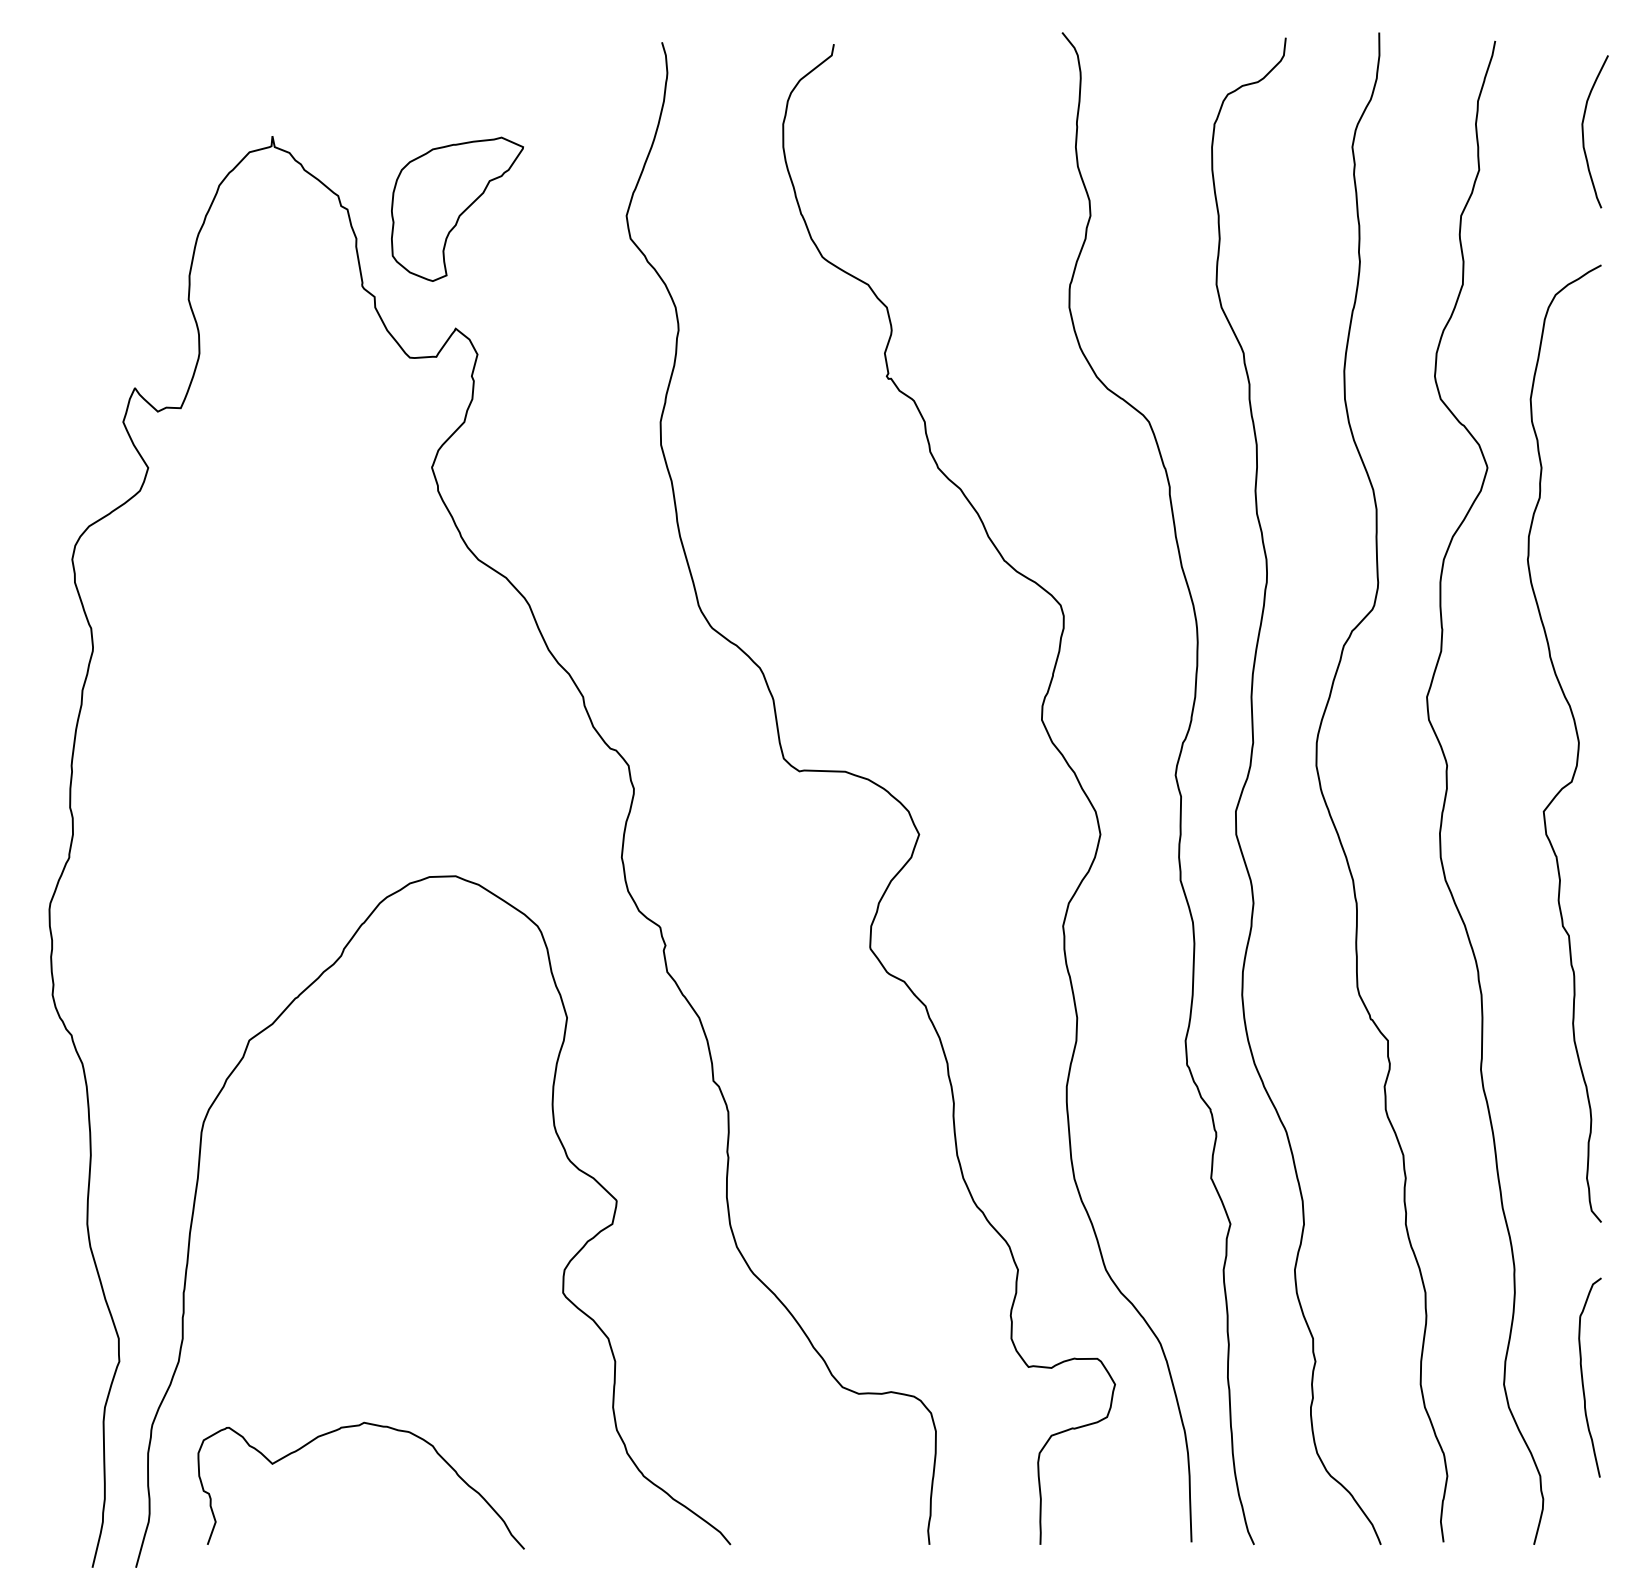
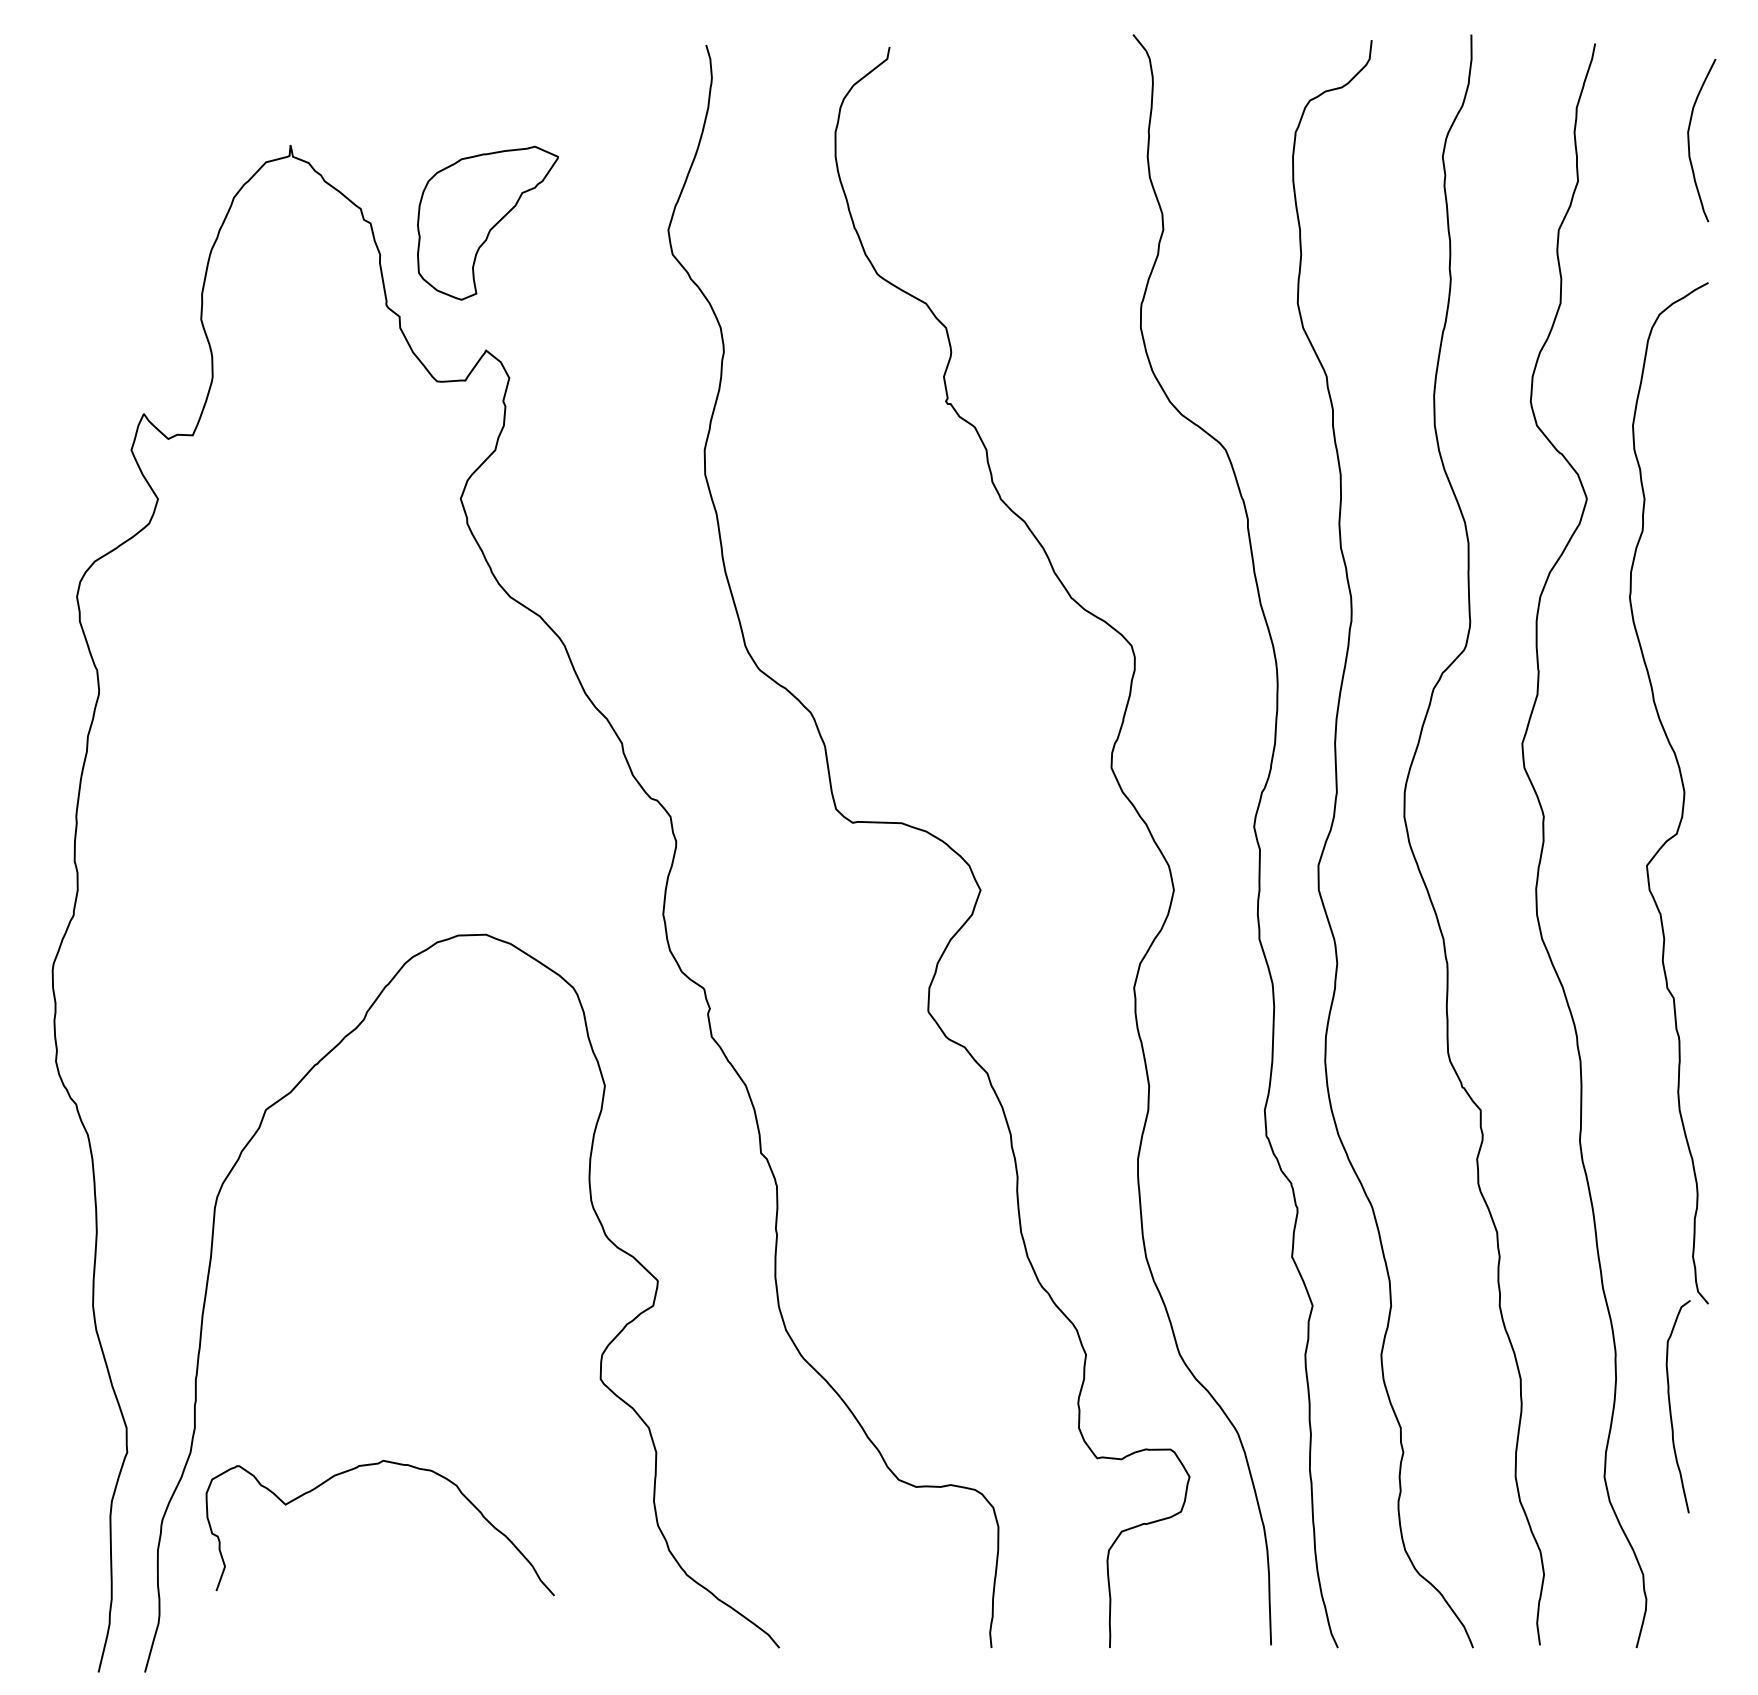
curve: (1582, 1377) -> (1670, 1406), moved
curve: (354, 1427) -> (373, 1465), moved

